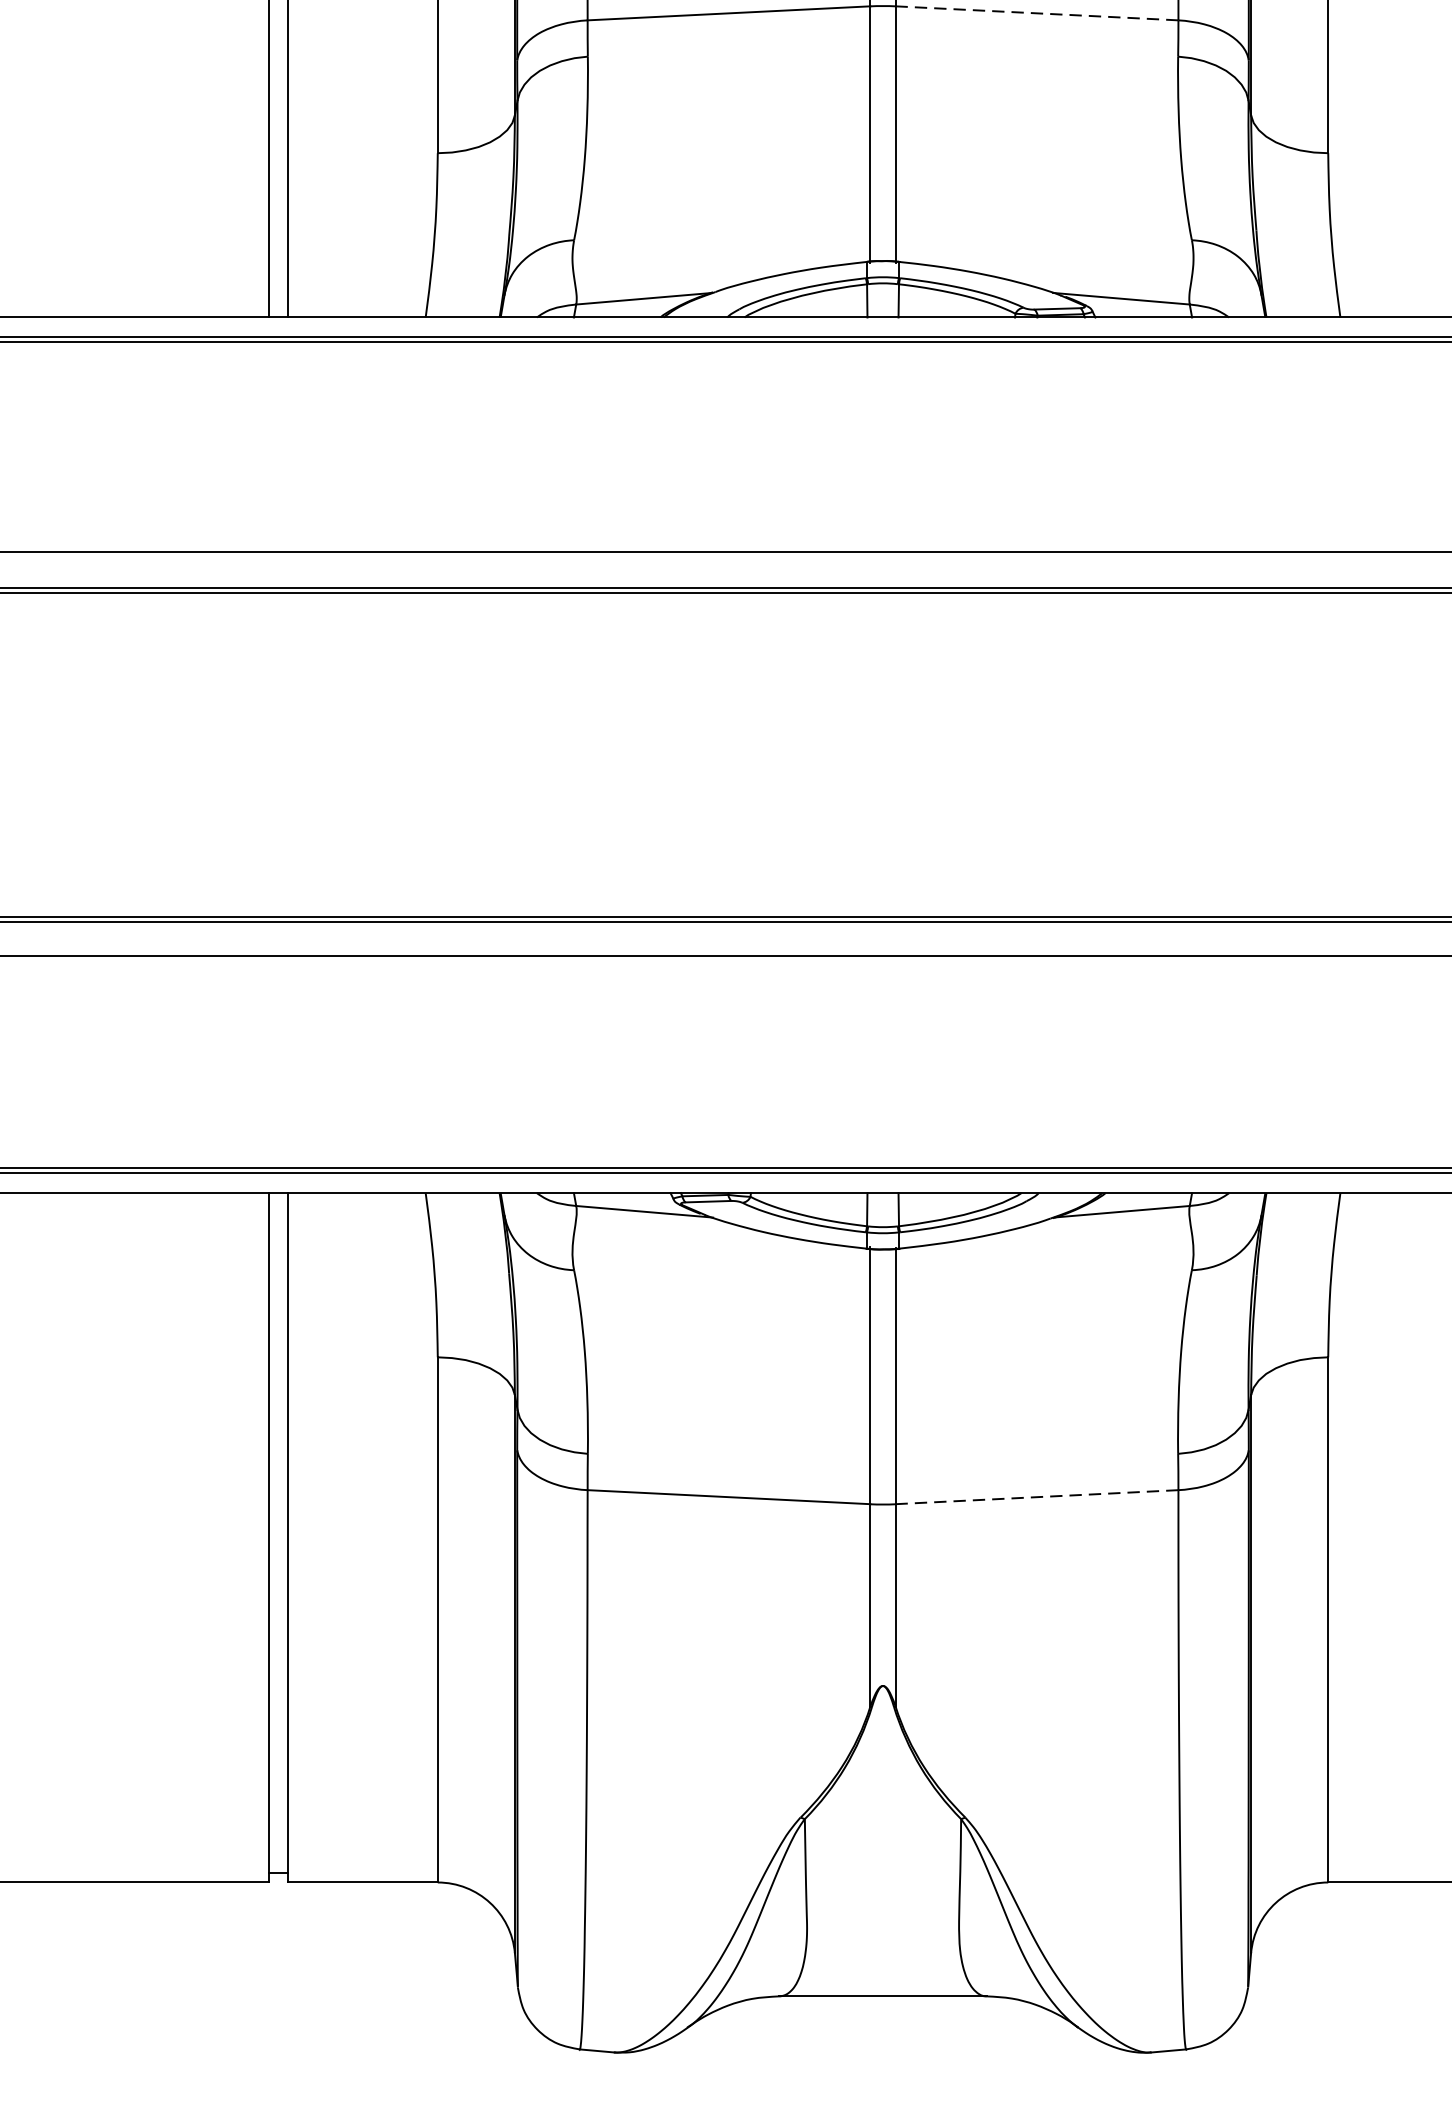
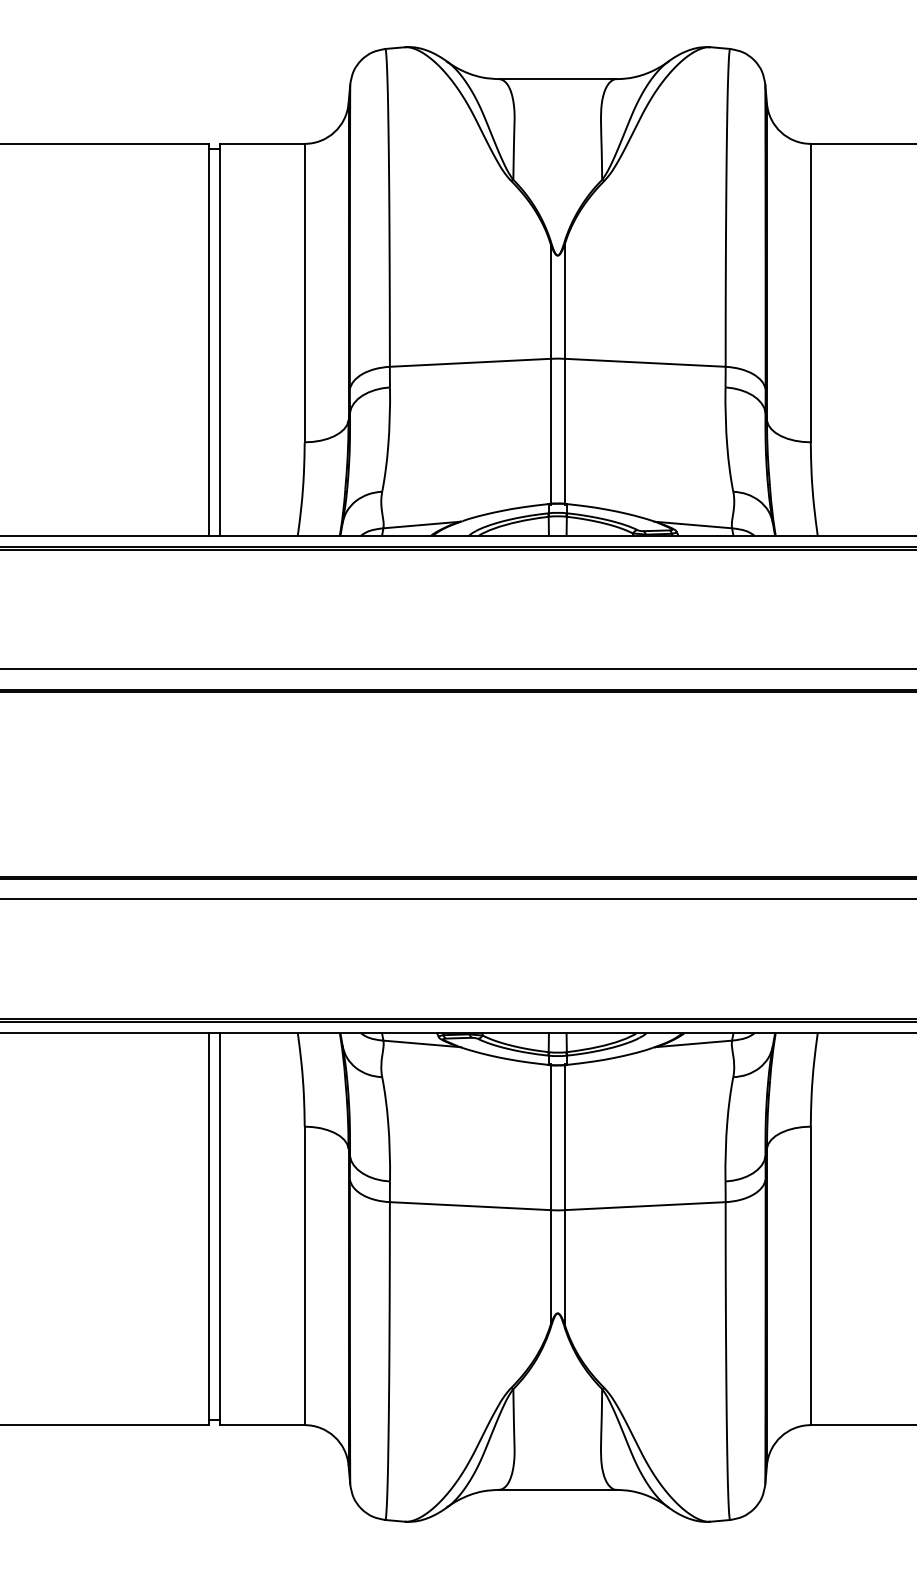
line: (1035, 12) -> (644, 362), dashed -> solid
line: (1035, 1497) -> (644, 1206), dashed -> solid

